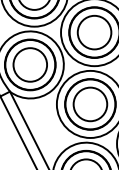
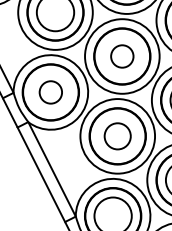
circle: (94, 32) -> (122, 56), size x0.6
circle: (29, 64) -> (50, 92), size x0.6
circle: (90, 104) -> (117, 136), size x0.7

